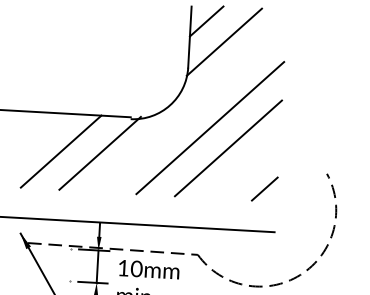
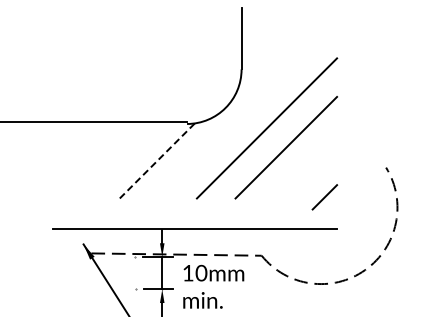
line: (206, 21) -> (257, 22), removed
line: (223, 41) -> (275, 41), removed
line: (61, 151) -> (119, 160), removed
line: (100, 153) -> (158, 159), solid -> dashed
line: (264, 189) -> (324, 197), moved

